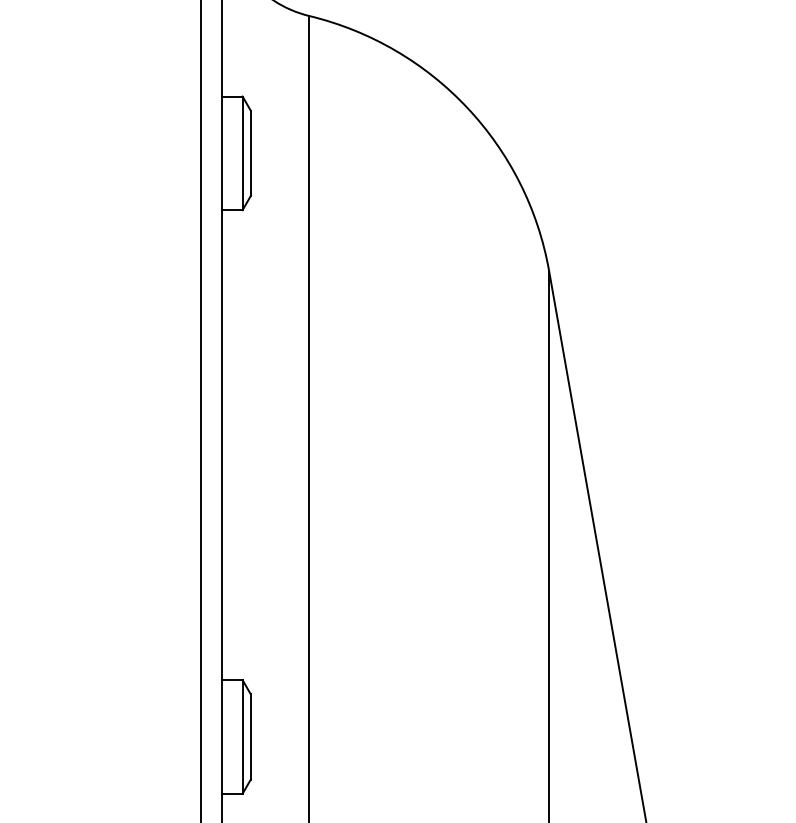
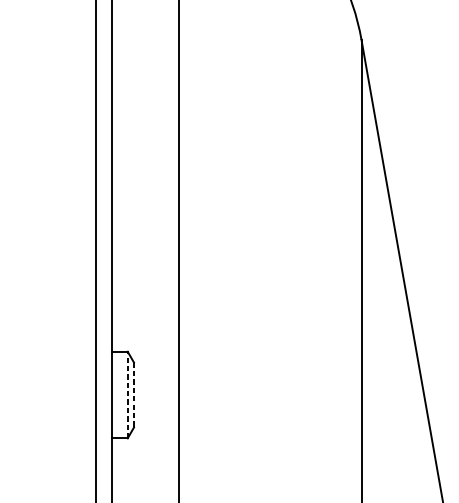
line: (242, 736) -> (127, 394), solid -> dashed
line: (250, 736) -> (133, 394), solid -> dashed

